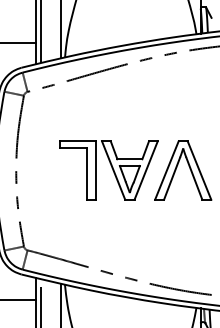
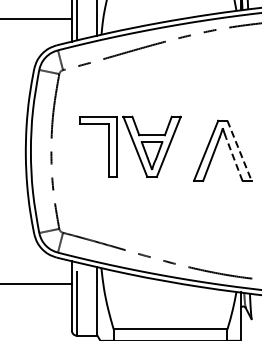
part: (108, 170) -> (130, 146), moved
line: (199, 171) -> (239, 151), solid -> dashed
line: (194, 177) -> (234, 158), solid -> dashed

